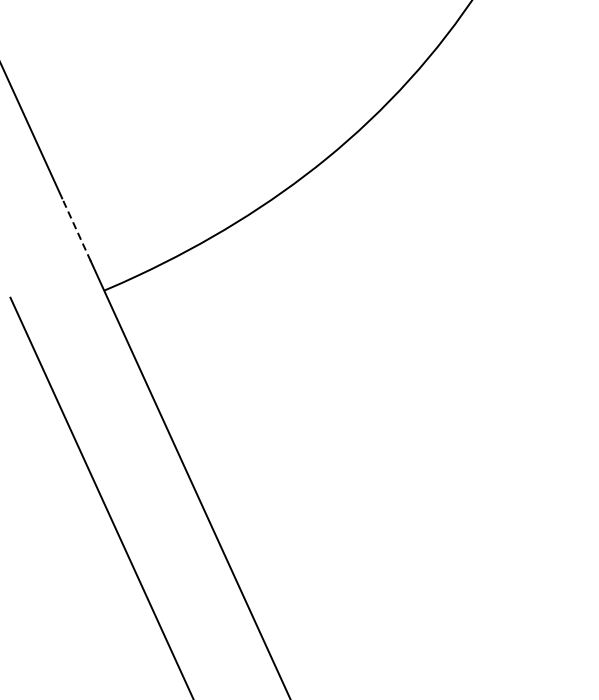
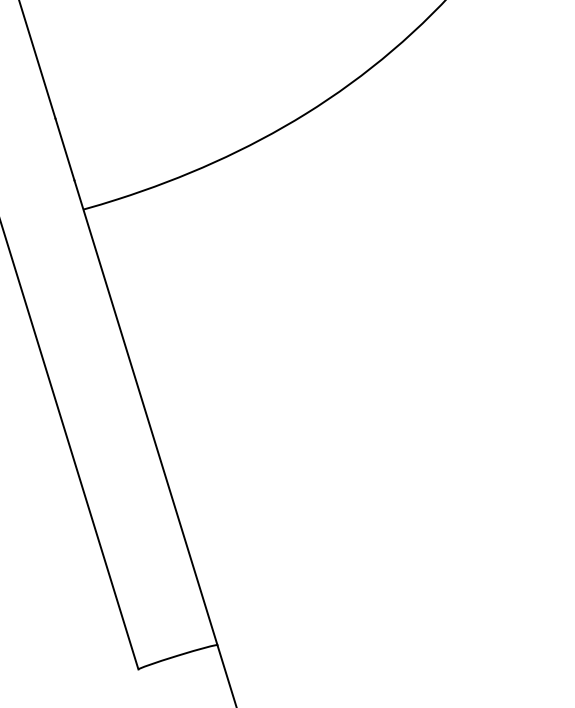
line: (75, 229) -> (64, 149), dashed -> solid

